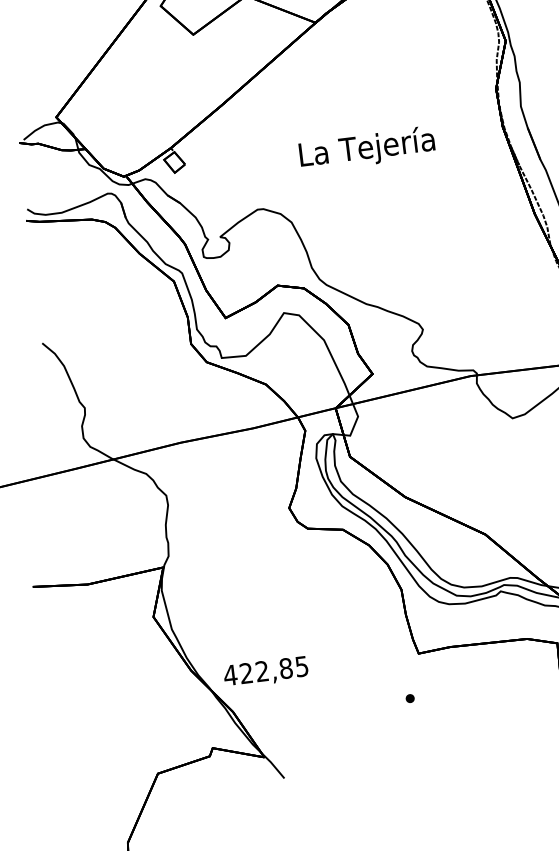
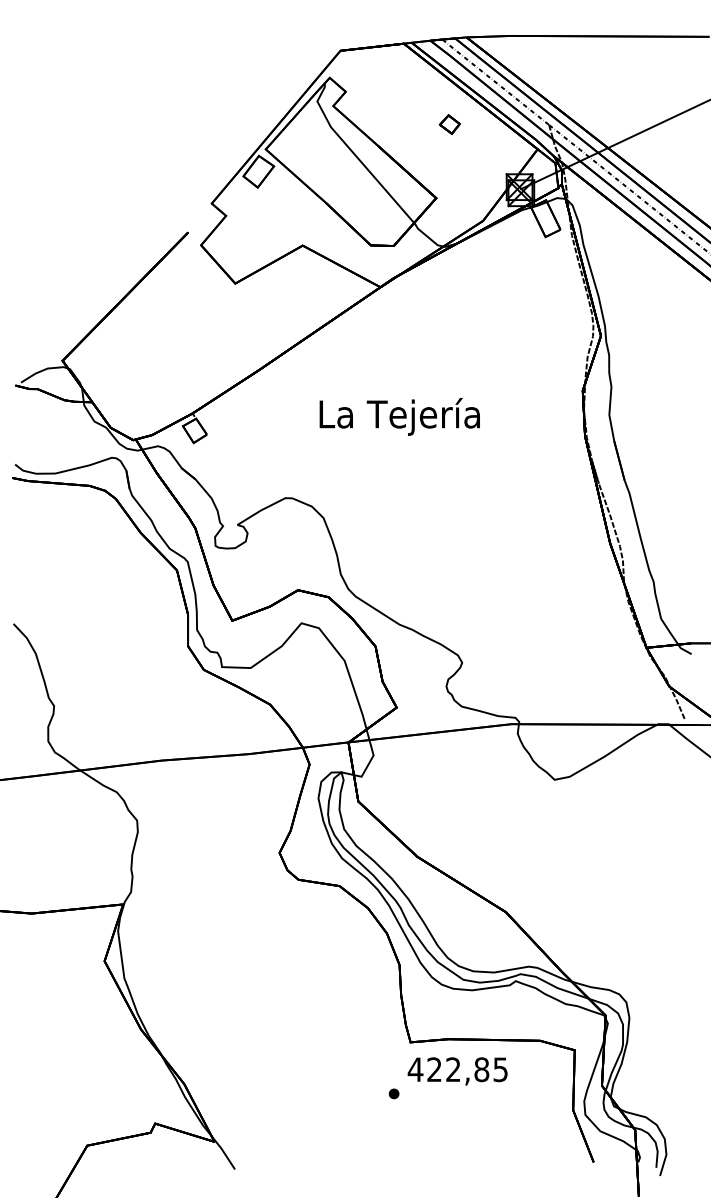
text: (366, 148) -> (399, 416), moved
text: (265, 672) -> (457, 1071), moved

